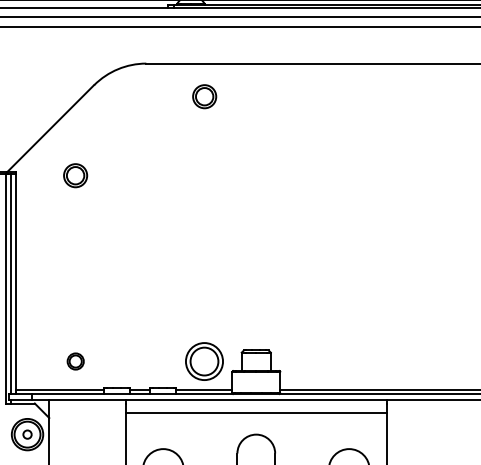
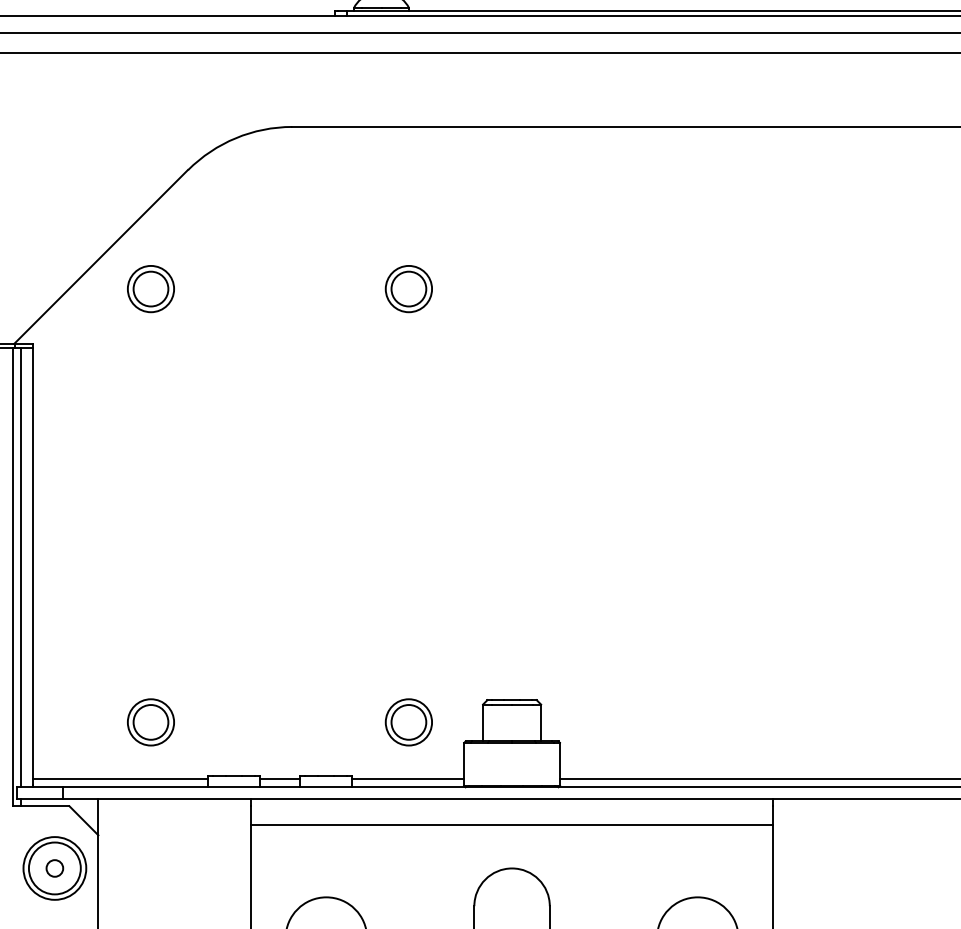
part: (204, 96) -> (408, 288), moved
part: (75, 175) -> (150, 288), moved
part: (75, 361) -> (150, 722), size x1.43
part: (204, 361) -> (408, 722), size x0.62

